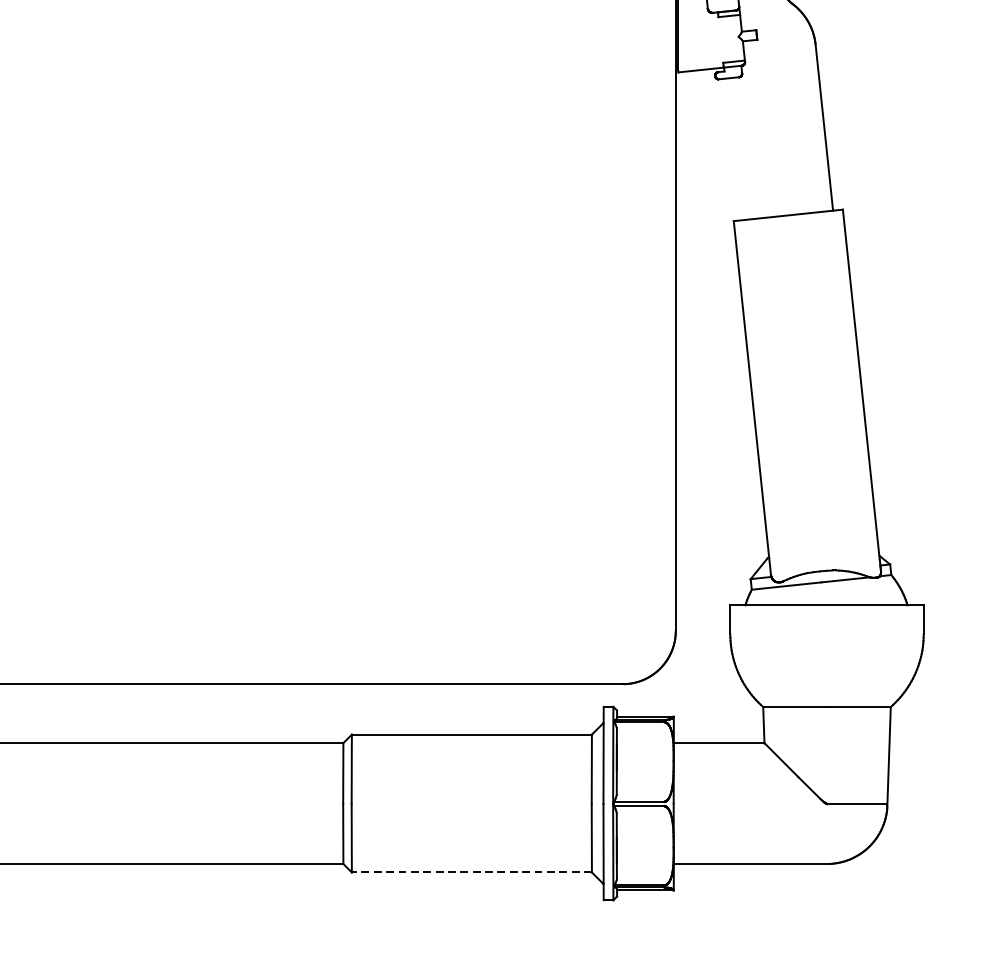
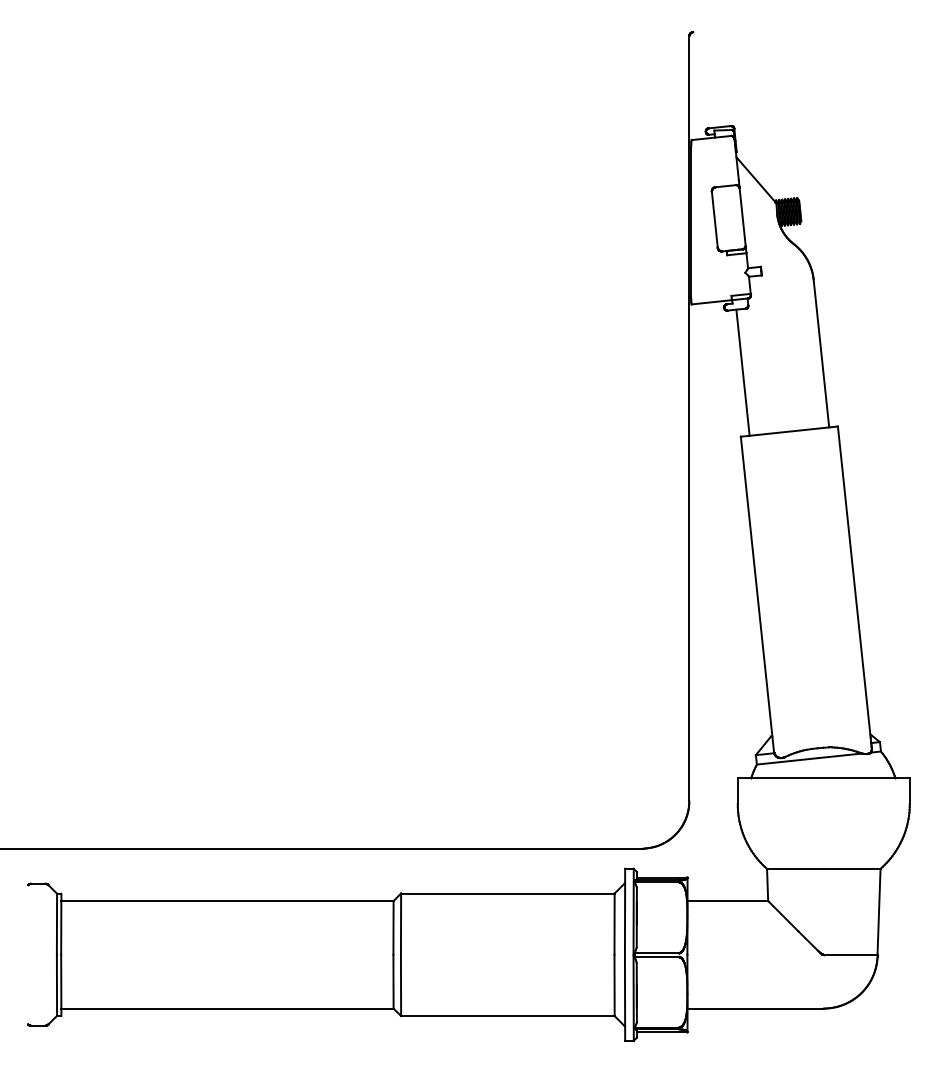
line: (735, 148) -> (742, 372), added
line: (471, 872) -> (507, 1016), dashed -> solid

